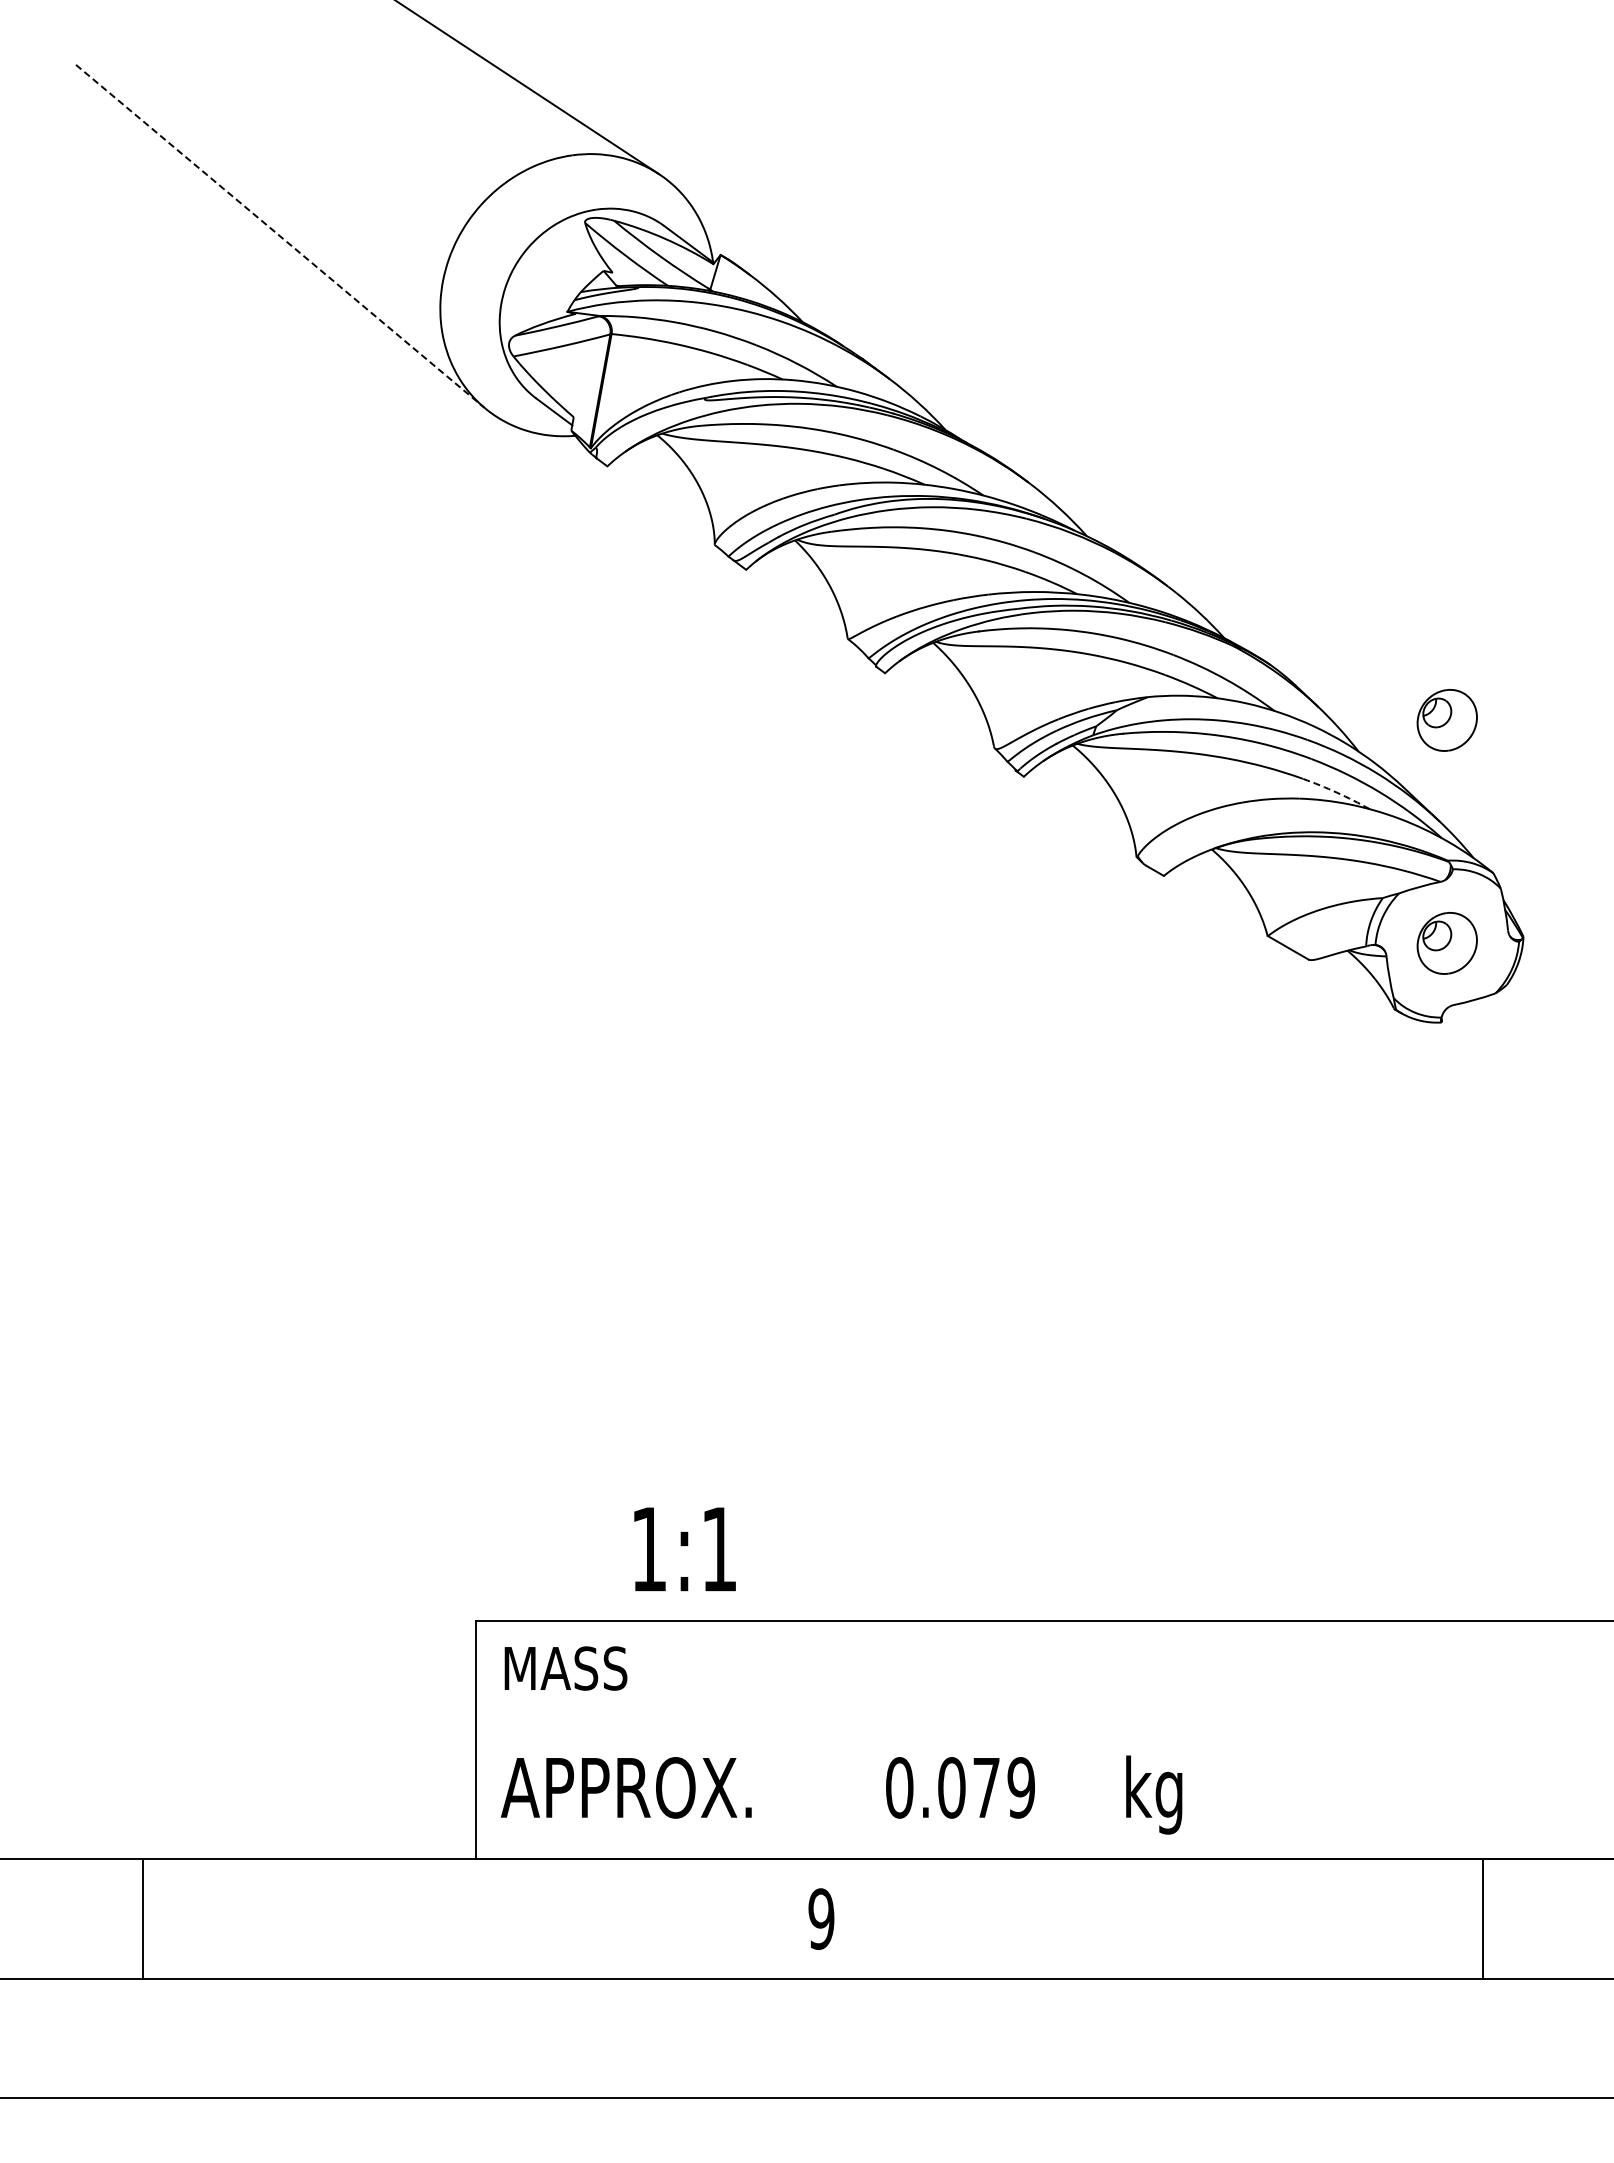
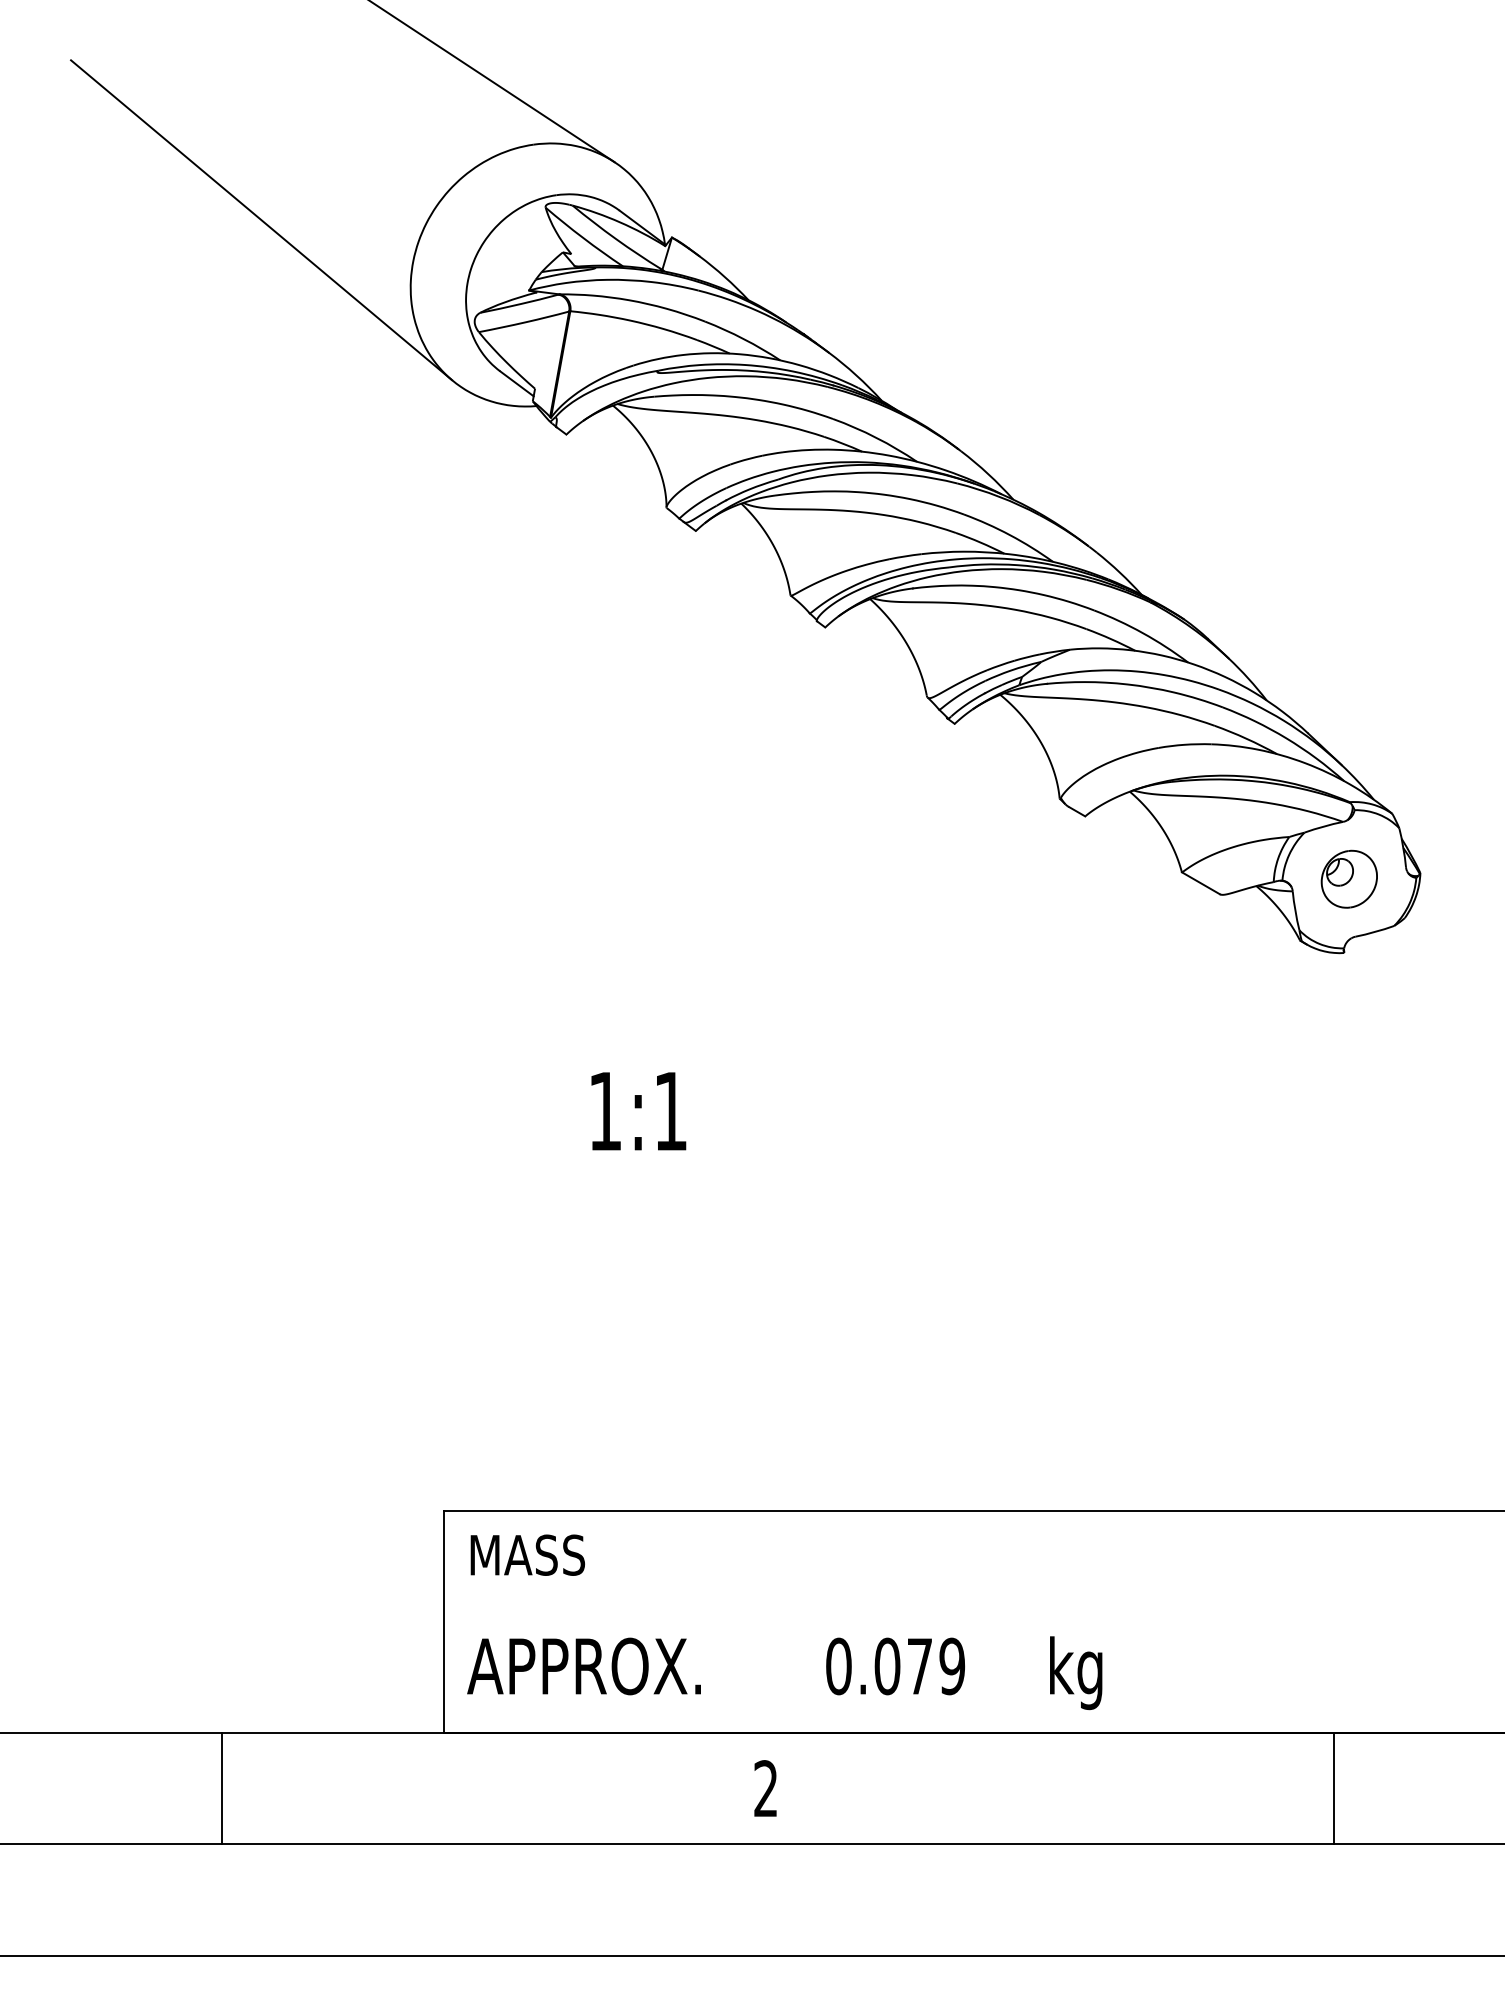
line: (280, 236) -> (261, 220), dashed -> solid
part: (1446, 720) -> (1348, 671), removed
arc: (1336, 792) -> (1246, 738), dashed -> solid
text: (684, 1549) -> (638, 1111), moved
line: (142, 1918) -> (221, 1788), moved
text: (821, 1918) -> (766, 1788), 9 -> 2
line: (1482, 1918) -> (1333, 1788), moved

